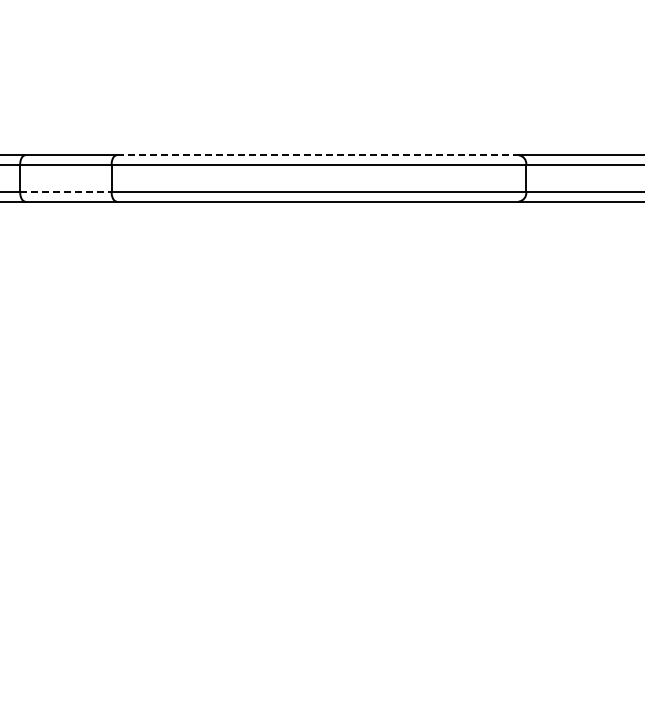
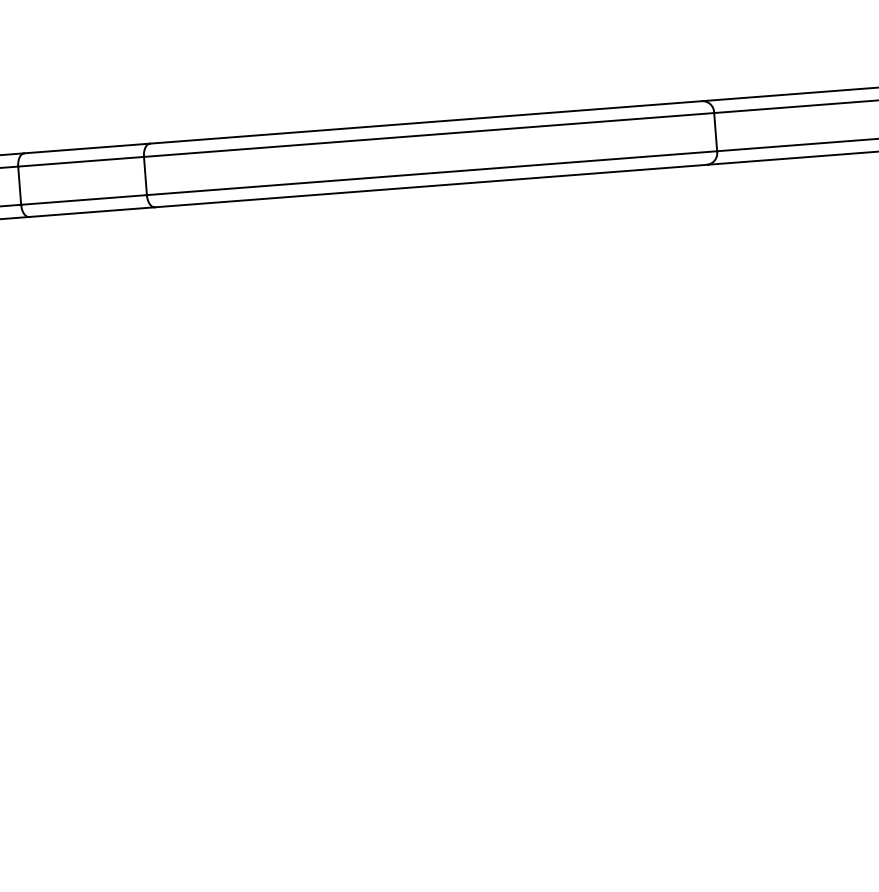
line: (318, 155) -> (427, 122), dashed -> solid
line: (65, 192) -> (83, 200), dashed -> solid

